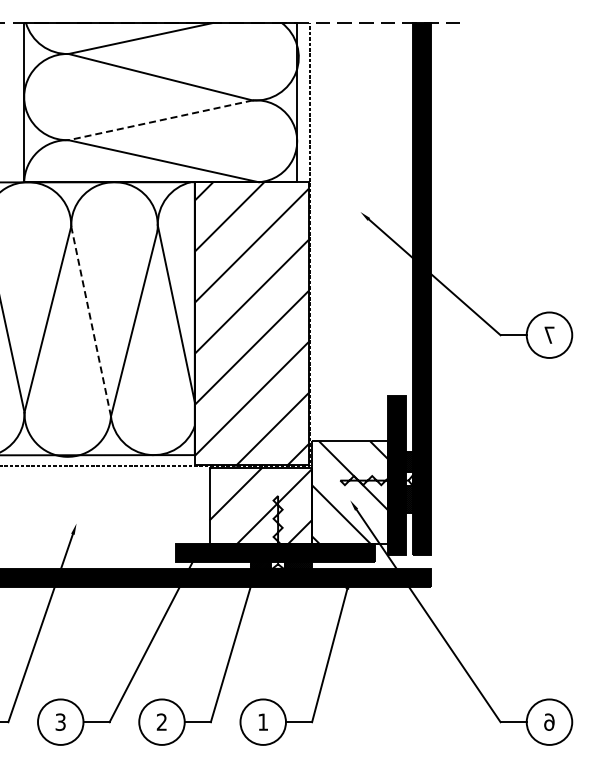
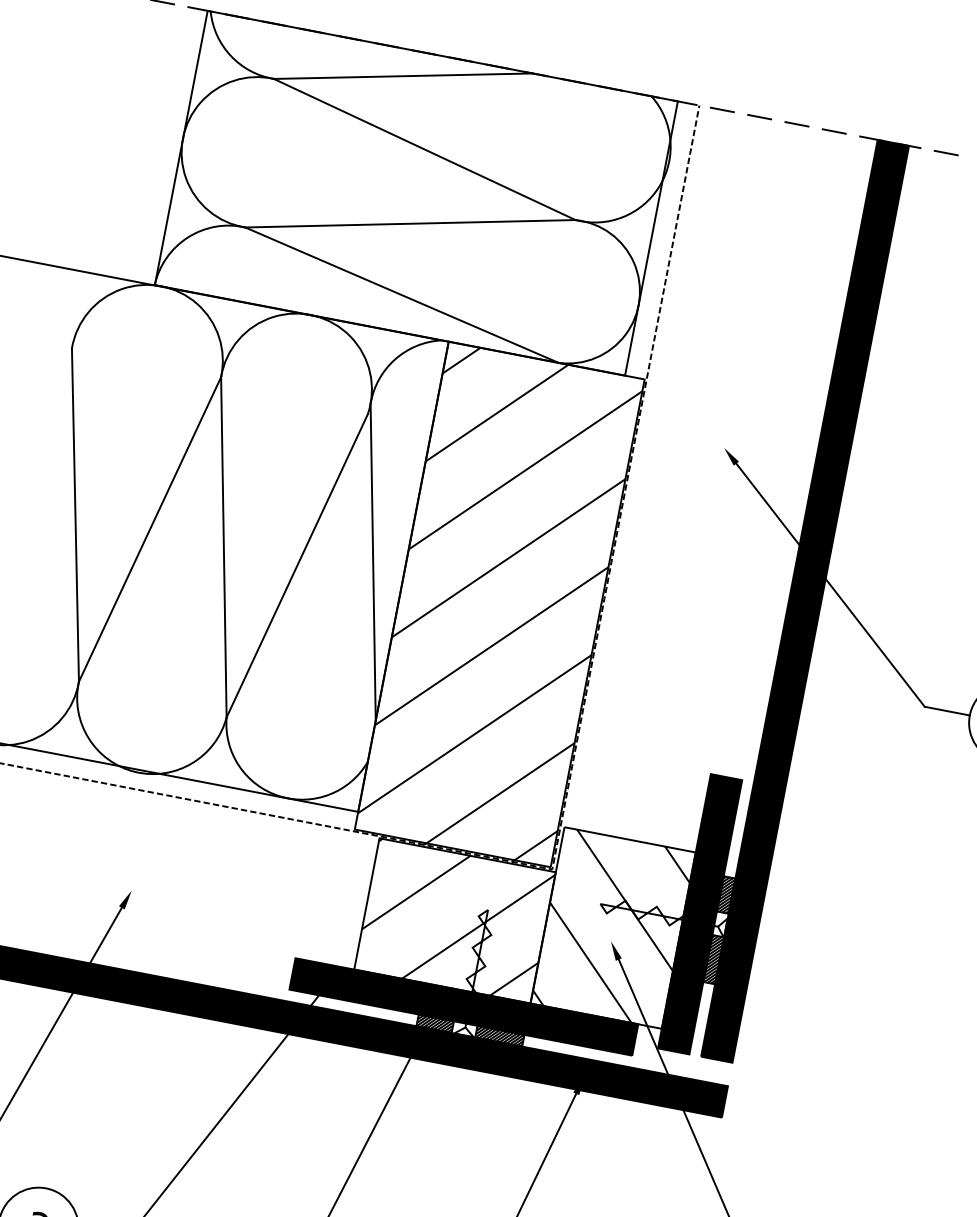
line: (160, 120) -> (410, 223), dashed -> solid
line: (91, 321) -> (224, 547), dashed -> solid

